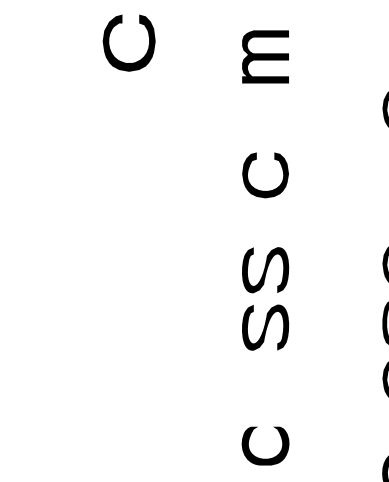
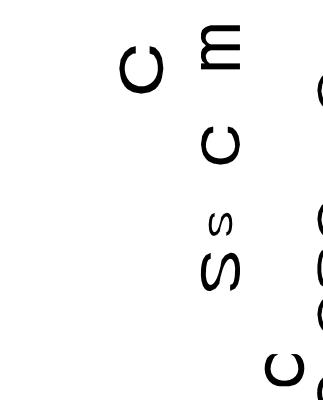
part: (148, 42) -> (157, 69), moved
part: (265, 270) -> (220, 224), size x0.6
part: (265, 458) -> (284, 380), moved

